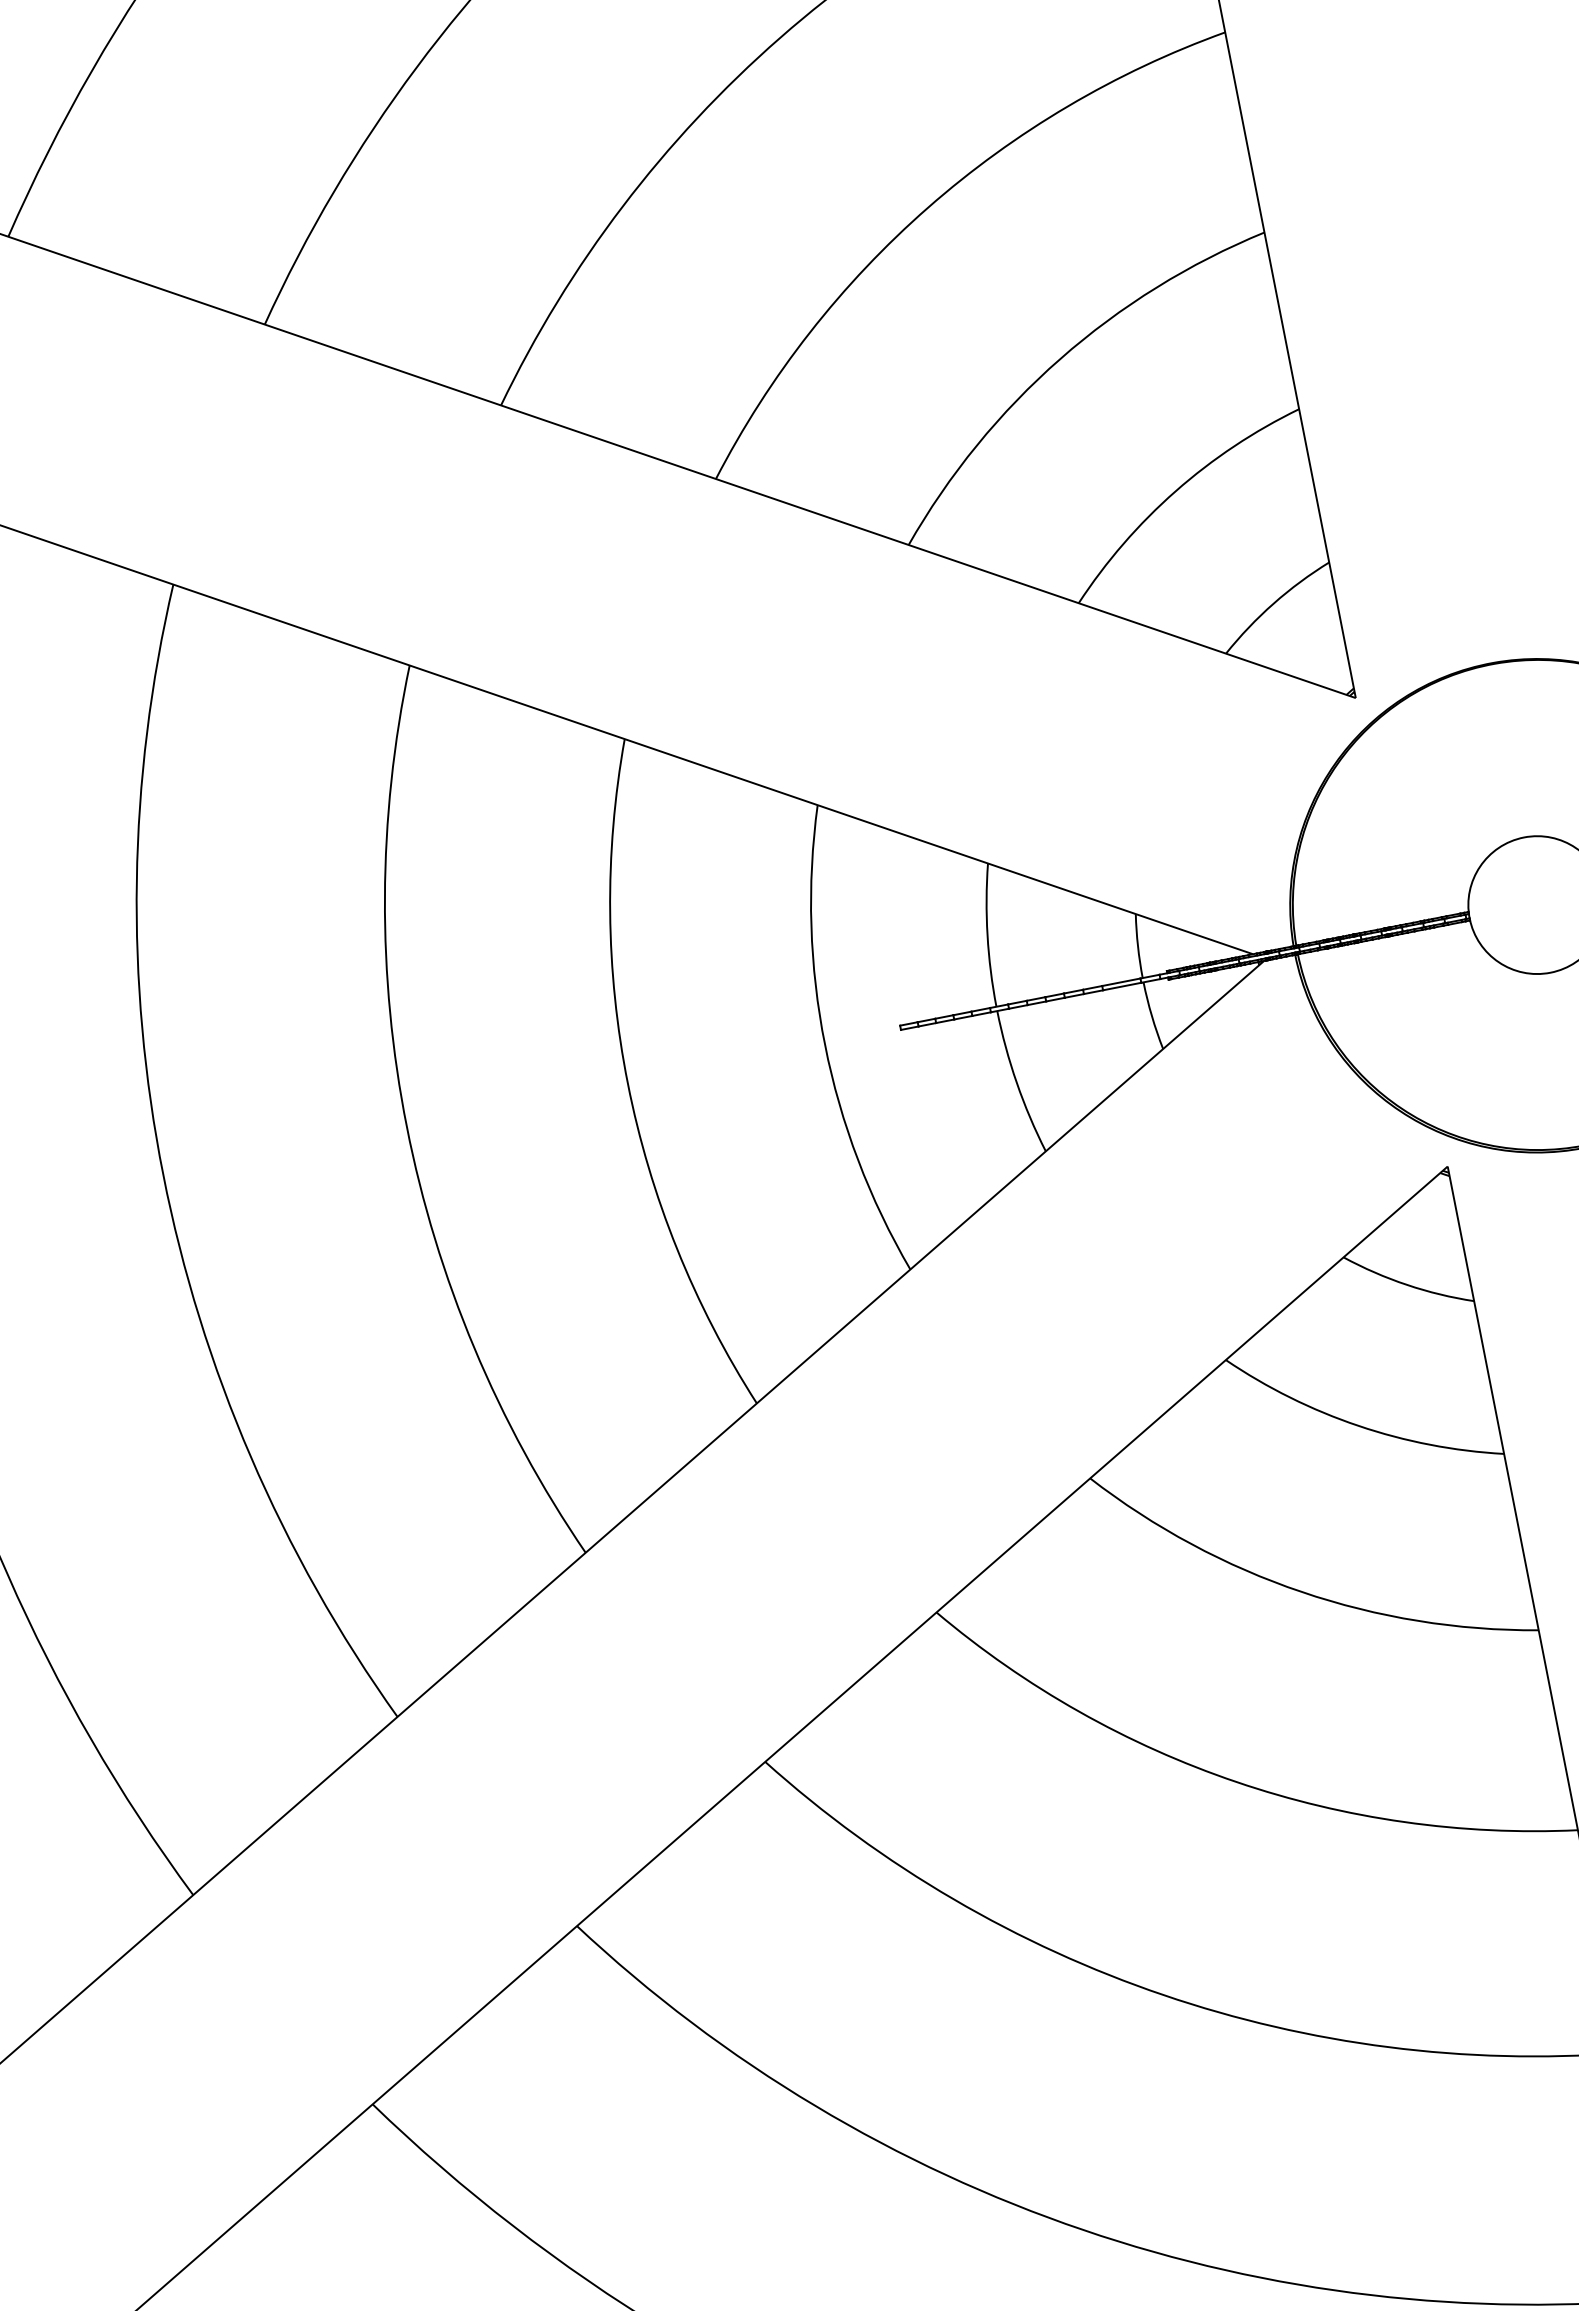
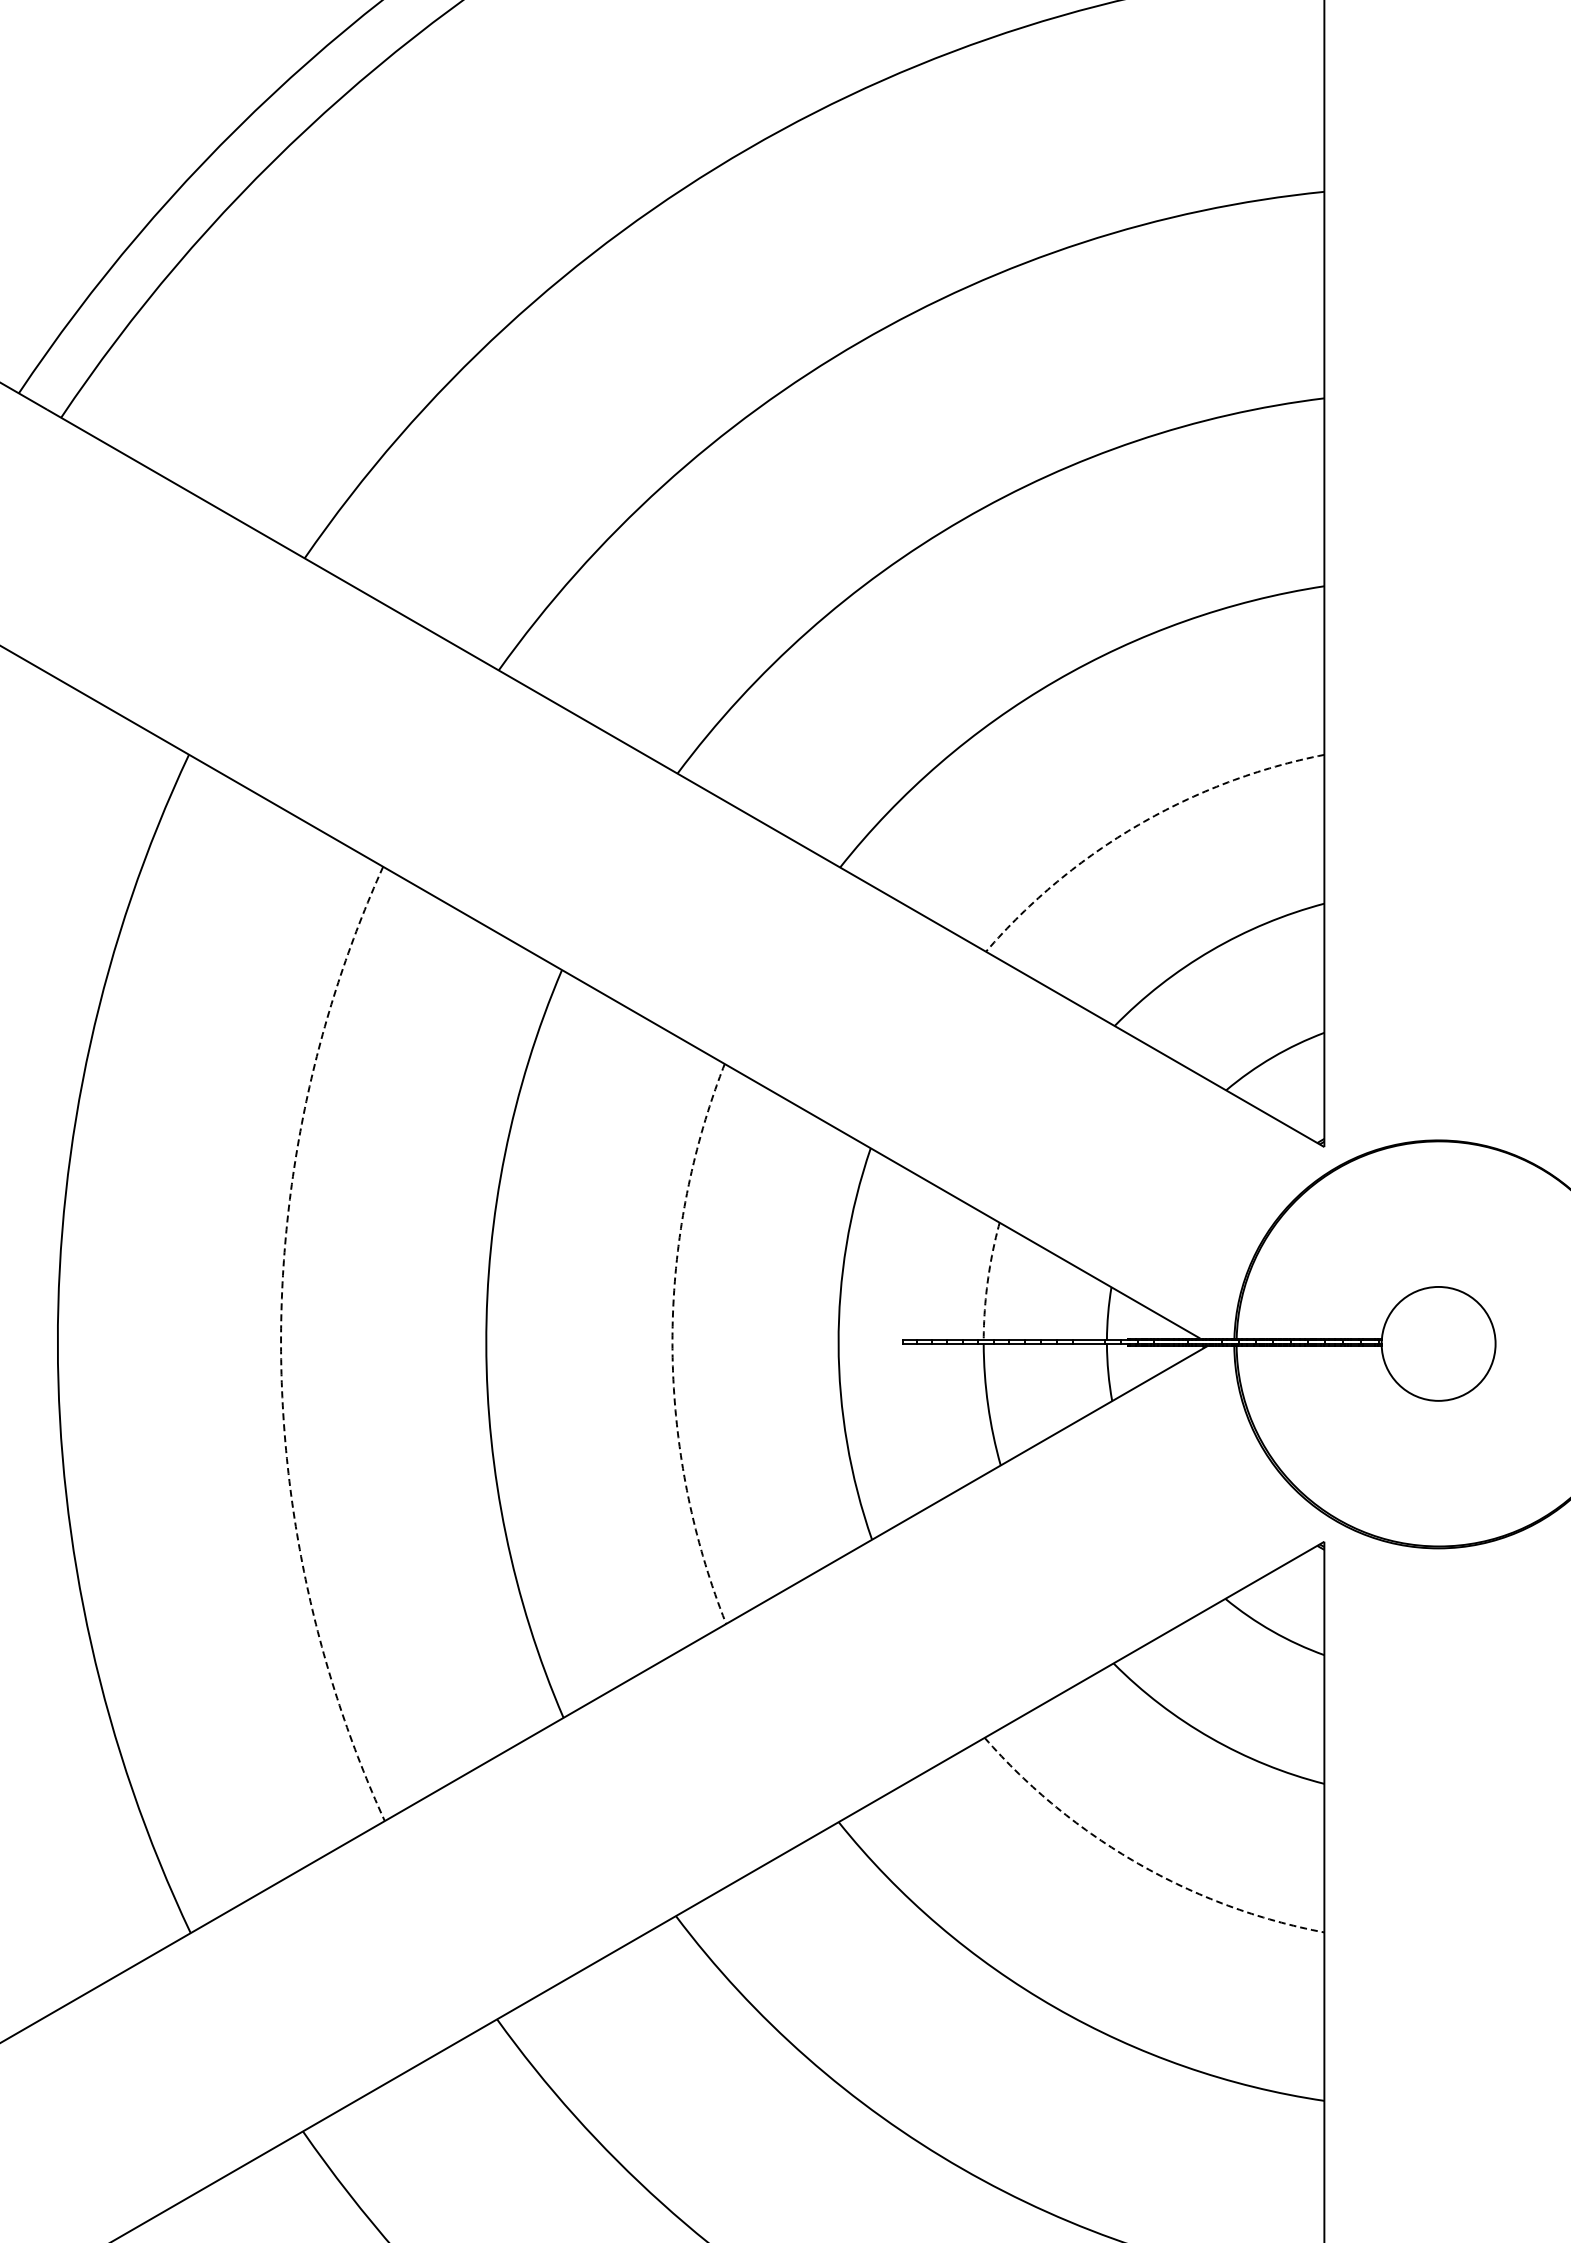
arc: (1060, 358) -> (1138, 824), solid -> dashed
arc: (987, 934) -> (987, 1280), solid -> dashed
arc: (628, 1084) -> (672, 1344), solid -> dashed
arc: (163, 1175) -> (281, 1344), solid -> dashed
arc: (1302, 1591) -> (1138, 1863), solid -> dashed

